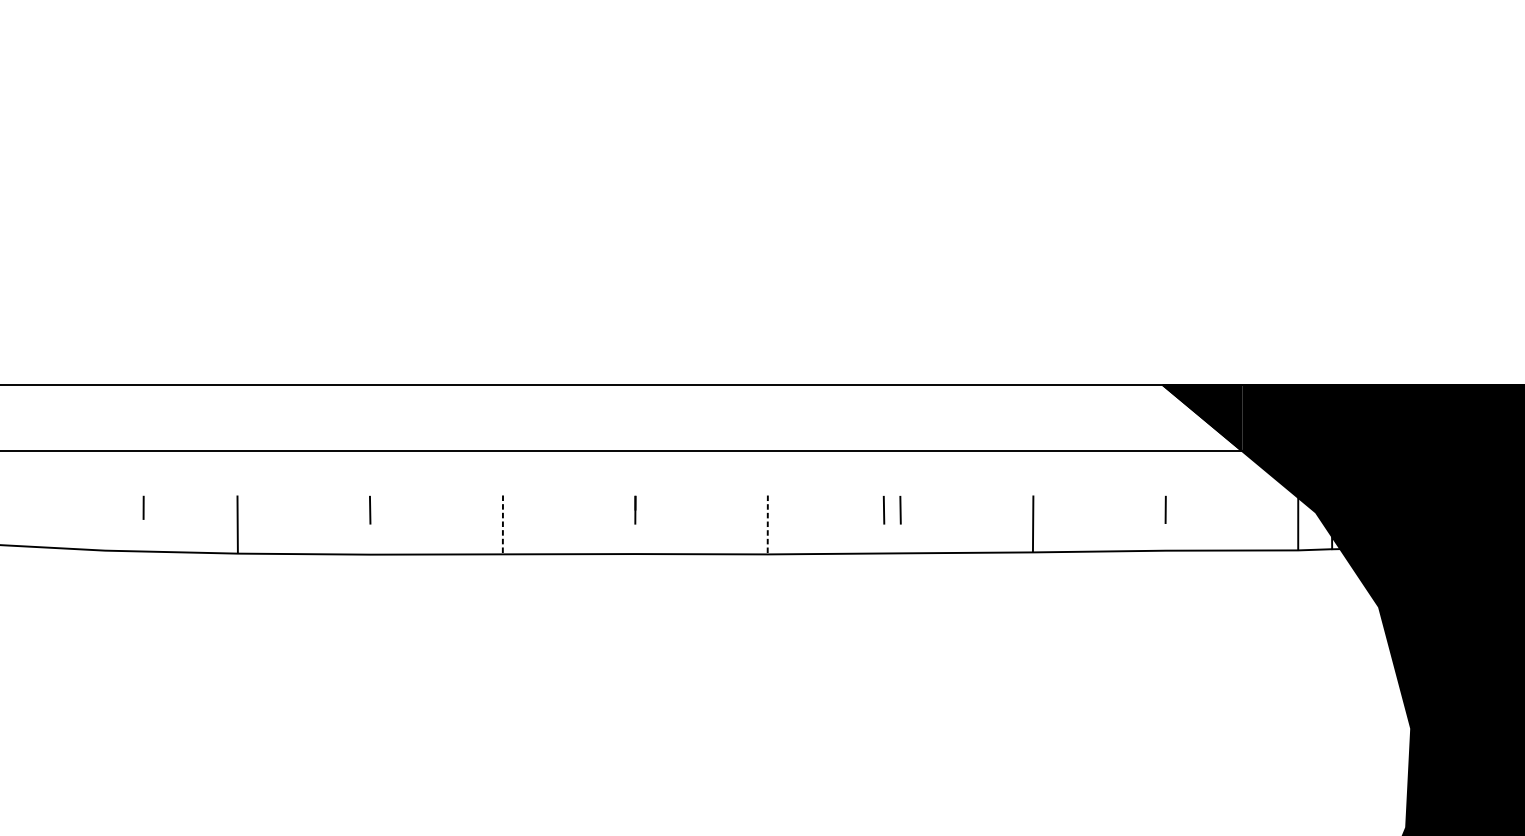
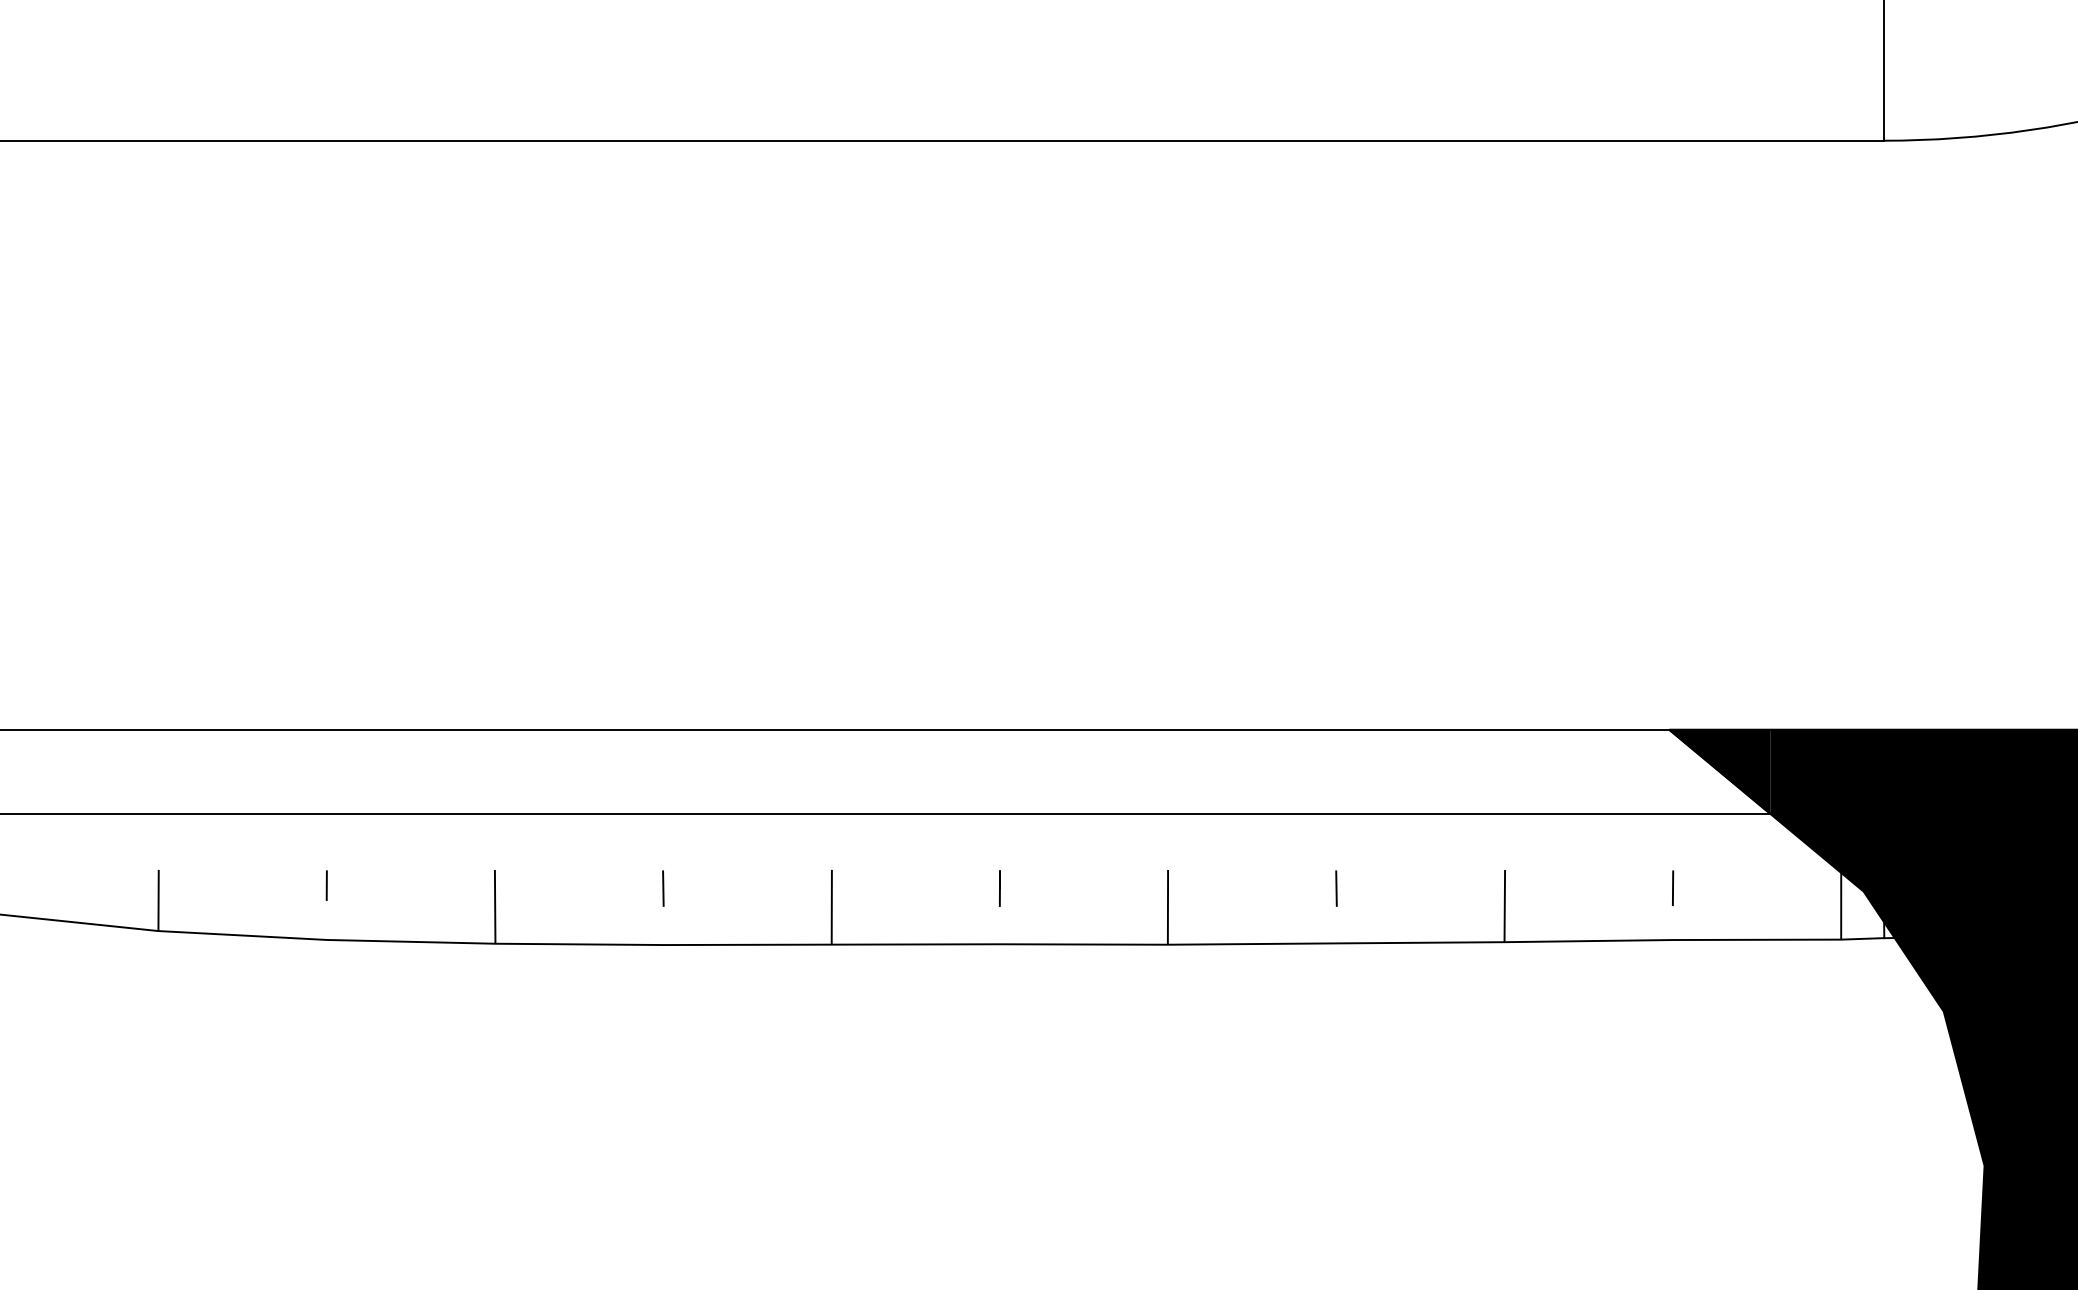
line: (143, 507) -> (326, 885), moved
line: (884, 510) -> (1315, 888), removed
line: (502, 525) -> (831, 907), dashed -> solid
line: (767, 525) -> (1167, 907), dashed -> solid

